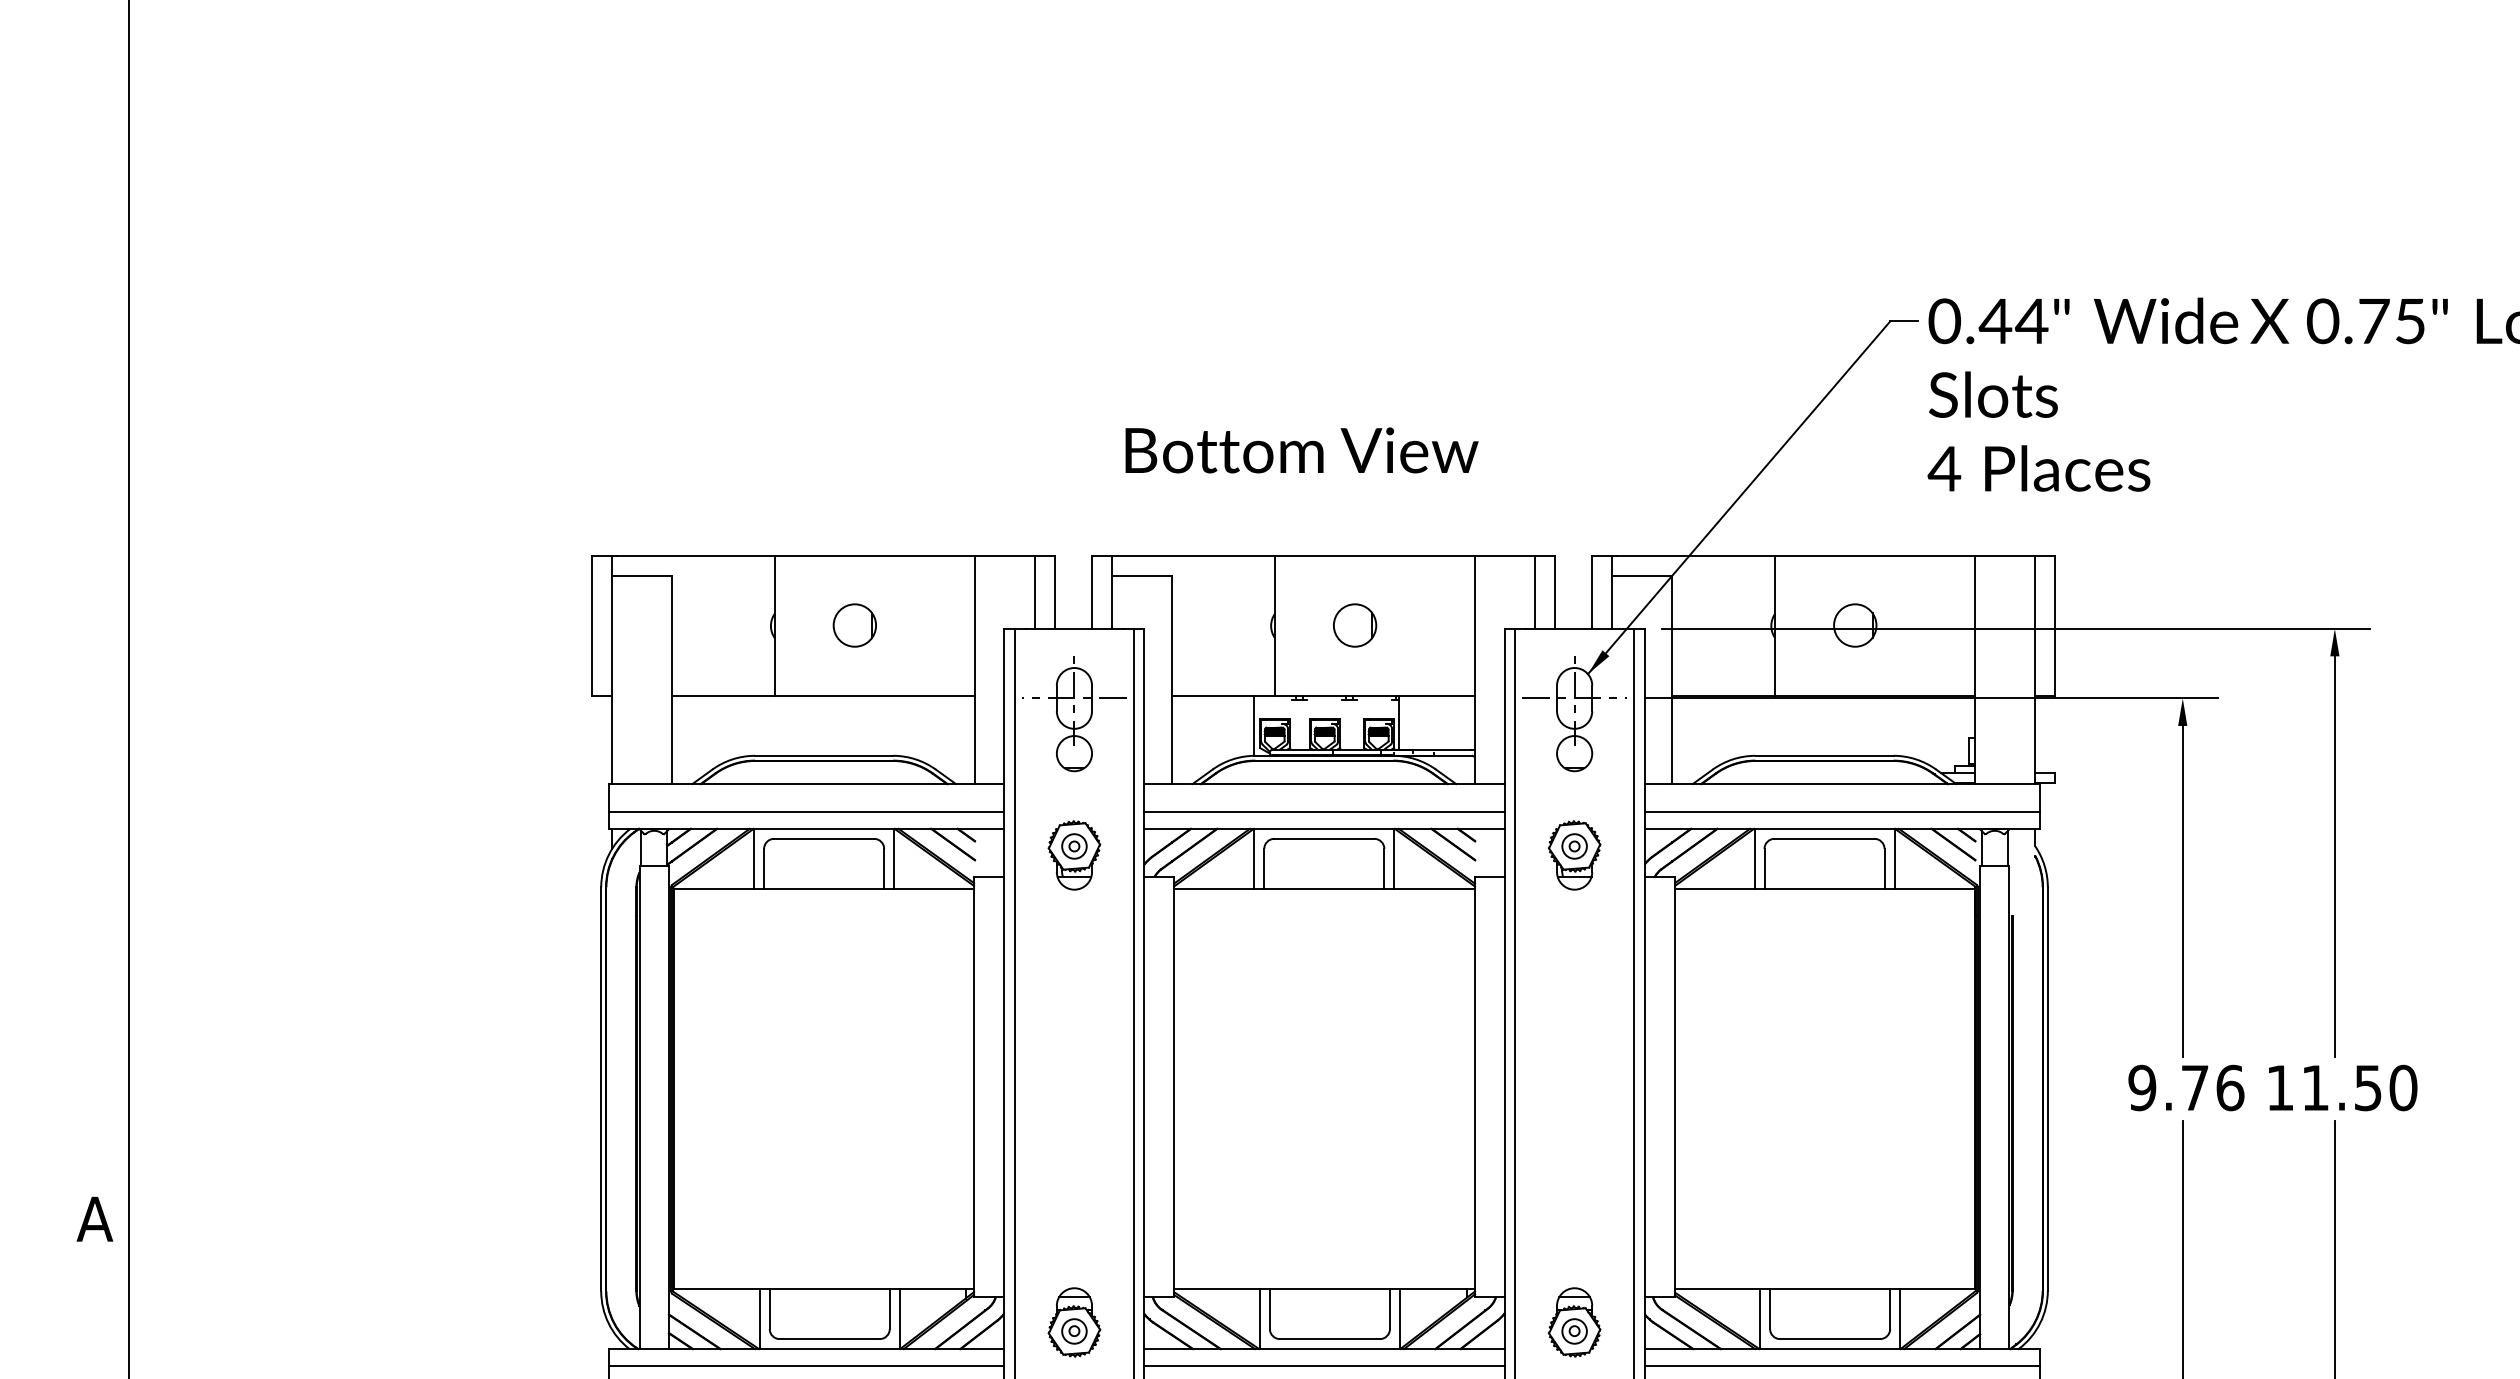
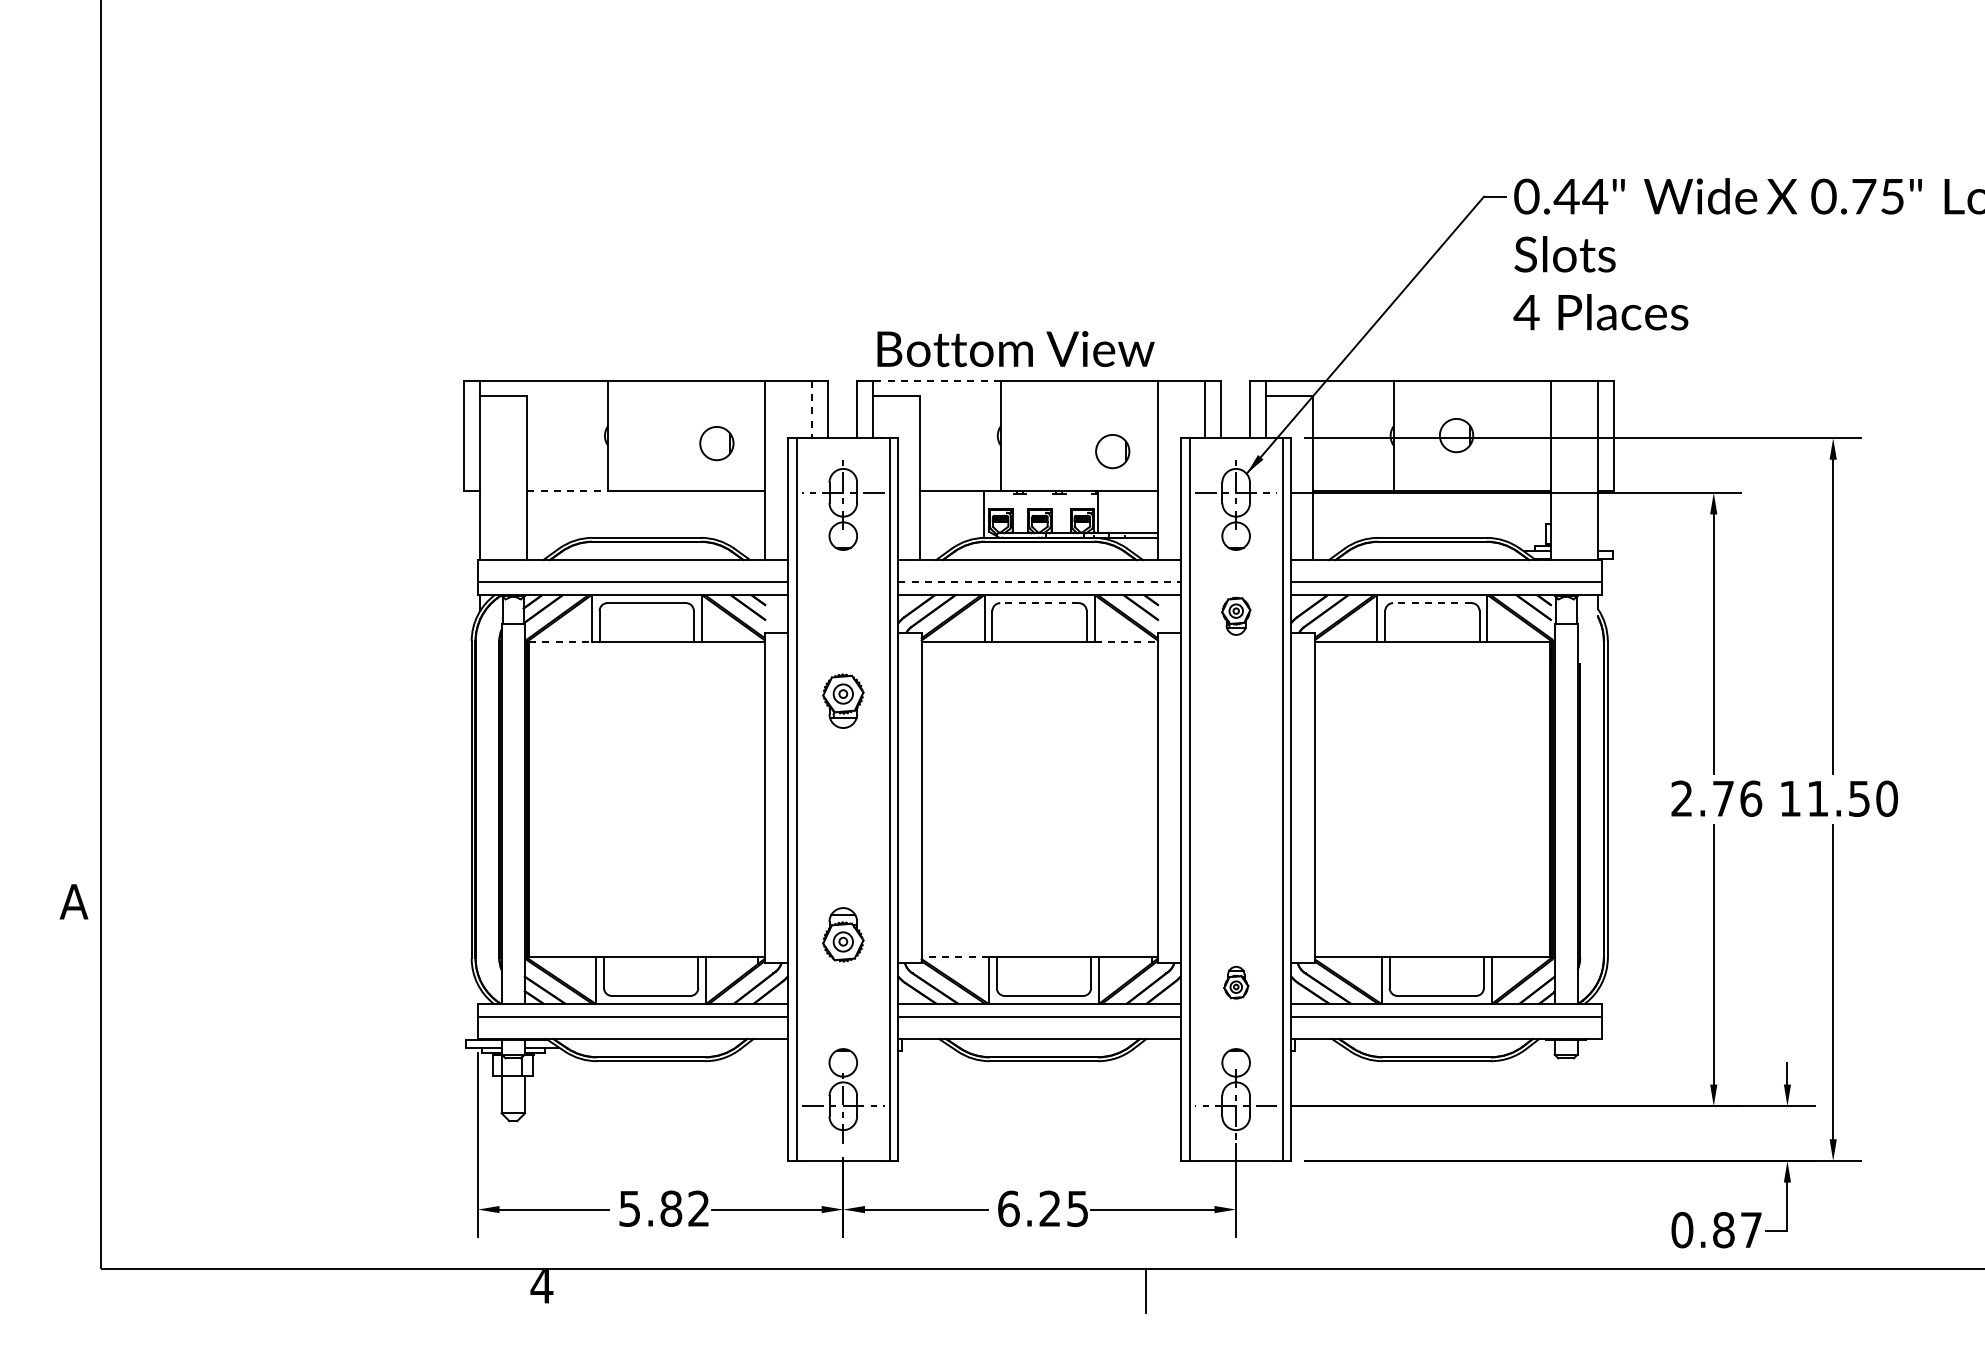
text: (1301, 450) -> (1015, 349), moved
line: (1195, 555) -> (938, 380), solid -> dashed
line: (1035, 592) -> (812, 409), solid -> dashed
part: (854, 625) -> (716, 443), moved
part: (1354, 625) -> (1112, 451), moved
line: (724, 695) -> (568, 490), solid -> dashed
line: (1325, 812) -> (1040, 582), solid -> dashed
line: (1324, 839) -> (1039, 603), solid -> dashed
line: (1823, 839) -> (1431, 603), solid -> dashed
part: (1074, 854) -> (843, 700), moved
part: (1575, 854) -> (1236, 615), size x0.7
line: (714, 889) -> (560, 642), solid -> dashed
line: (1435, 889) -> (1126, 642), solid -> dashed
text: (2141, 1087) -> (1681, 798), 9.76 -> 2.76
line: (1217, 1288) -> (955, 956), solid -> dashed
part: (1074, 1321) -> (843, 934), moved
part: (1575, 1321) -> (1236, 982), size x0.6

